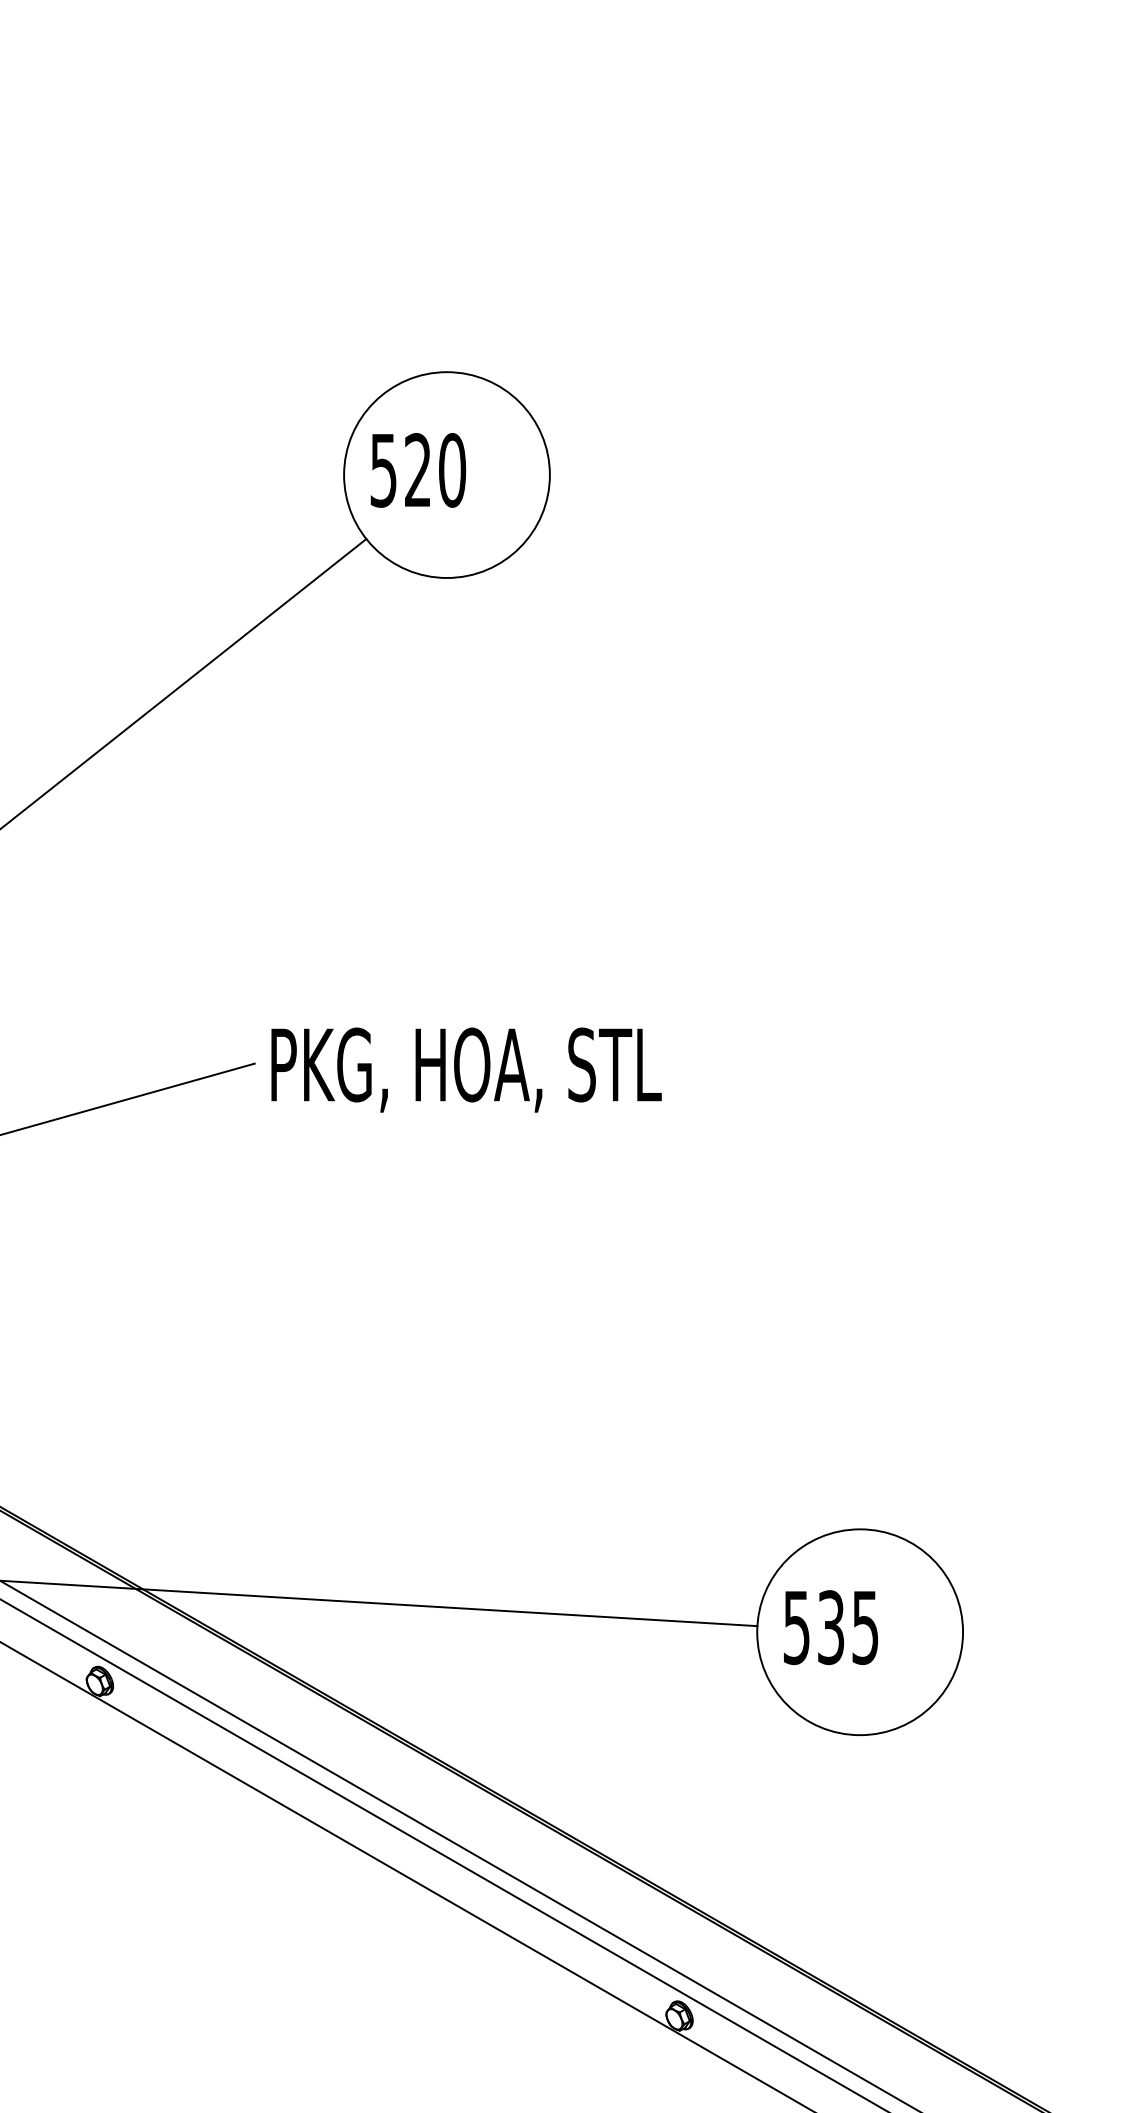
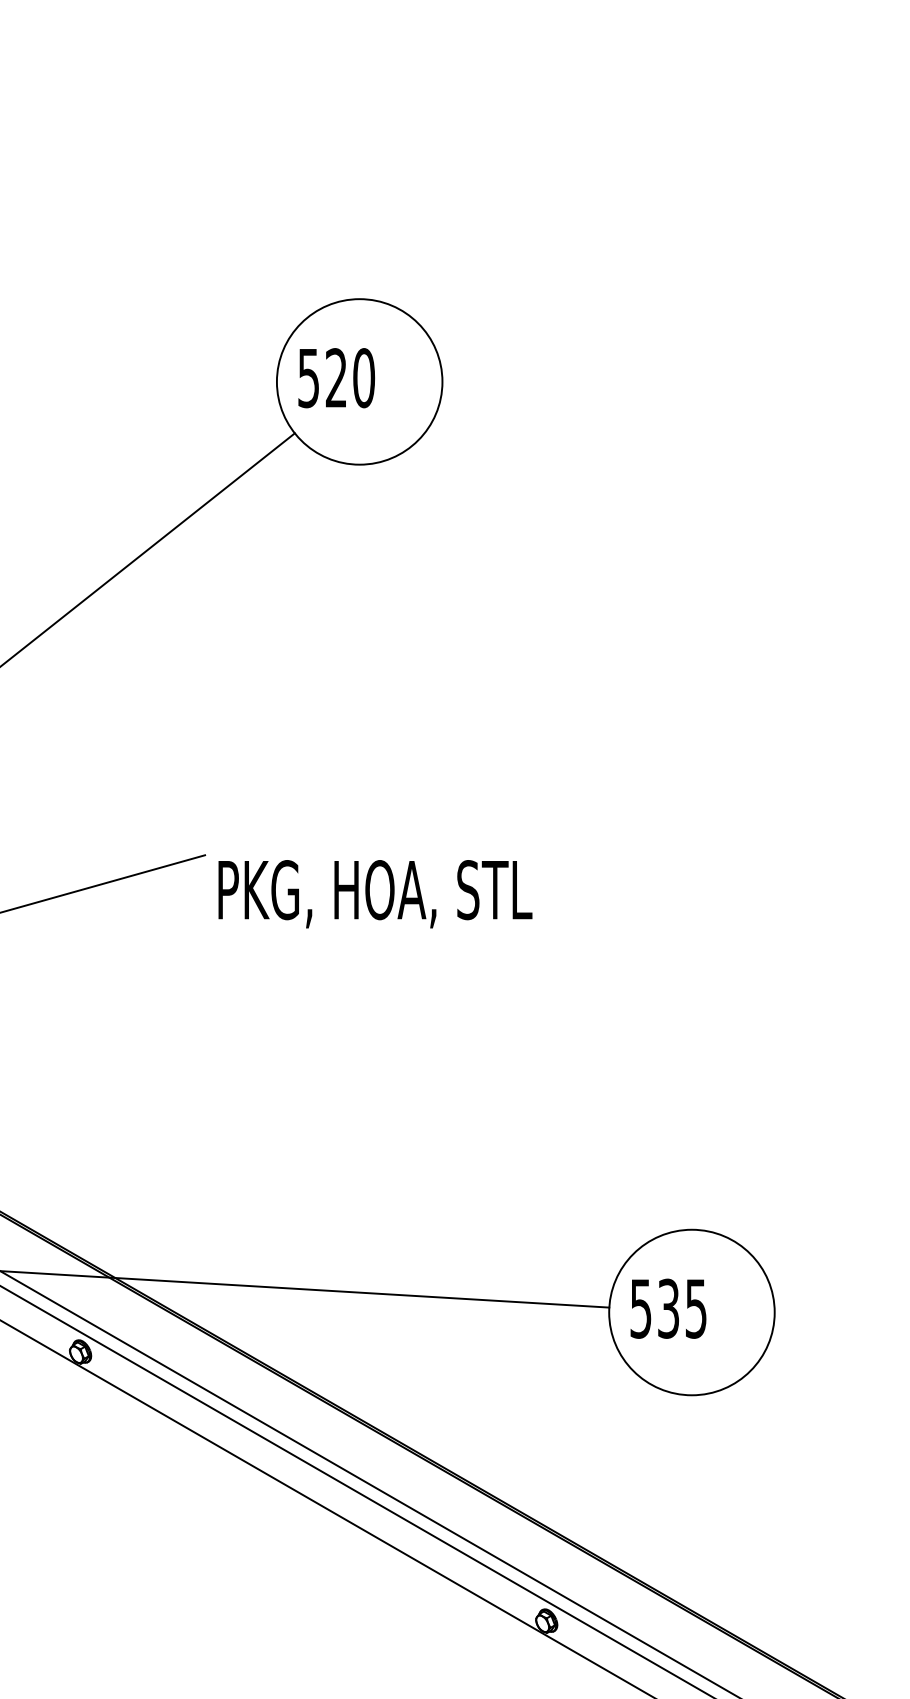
text: (466, 1069) -> (375, 893), moved

